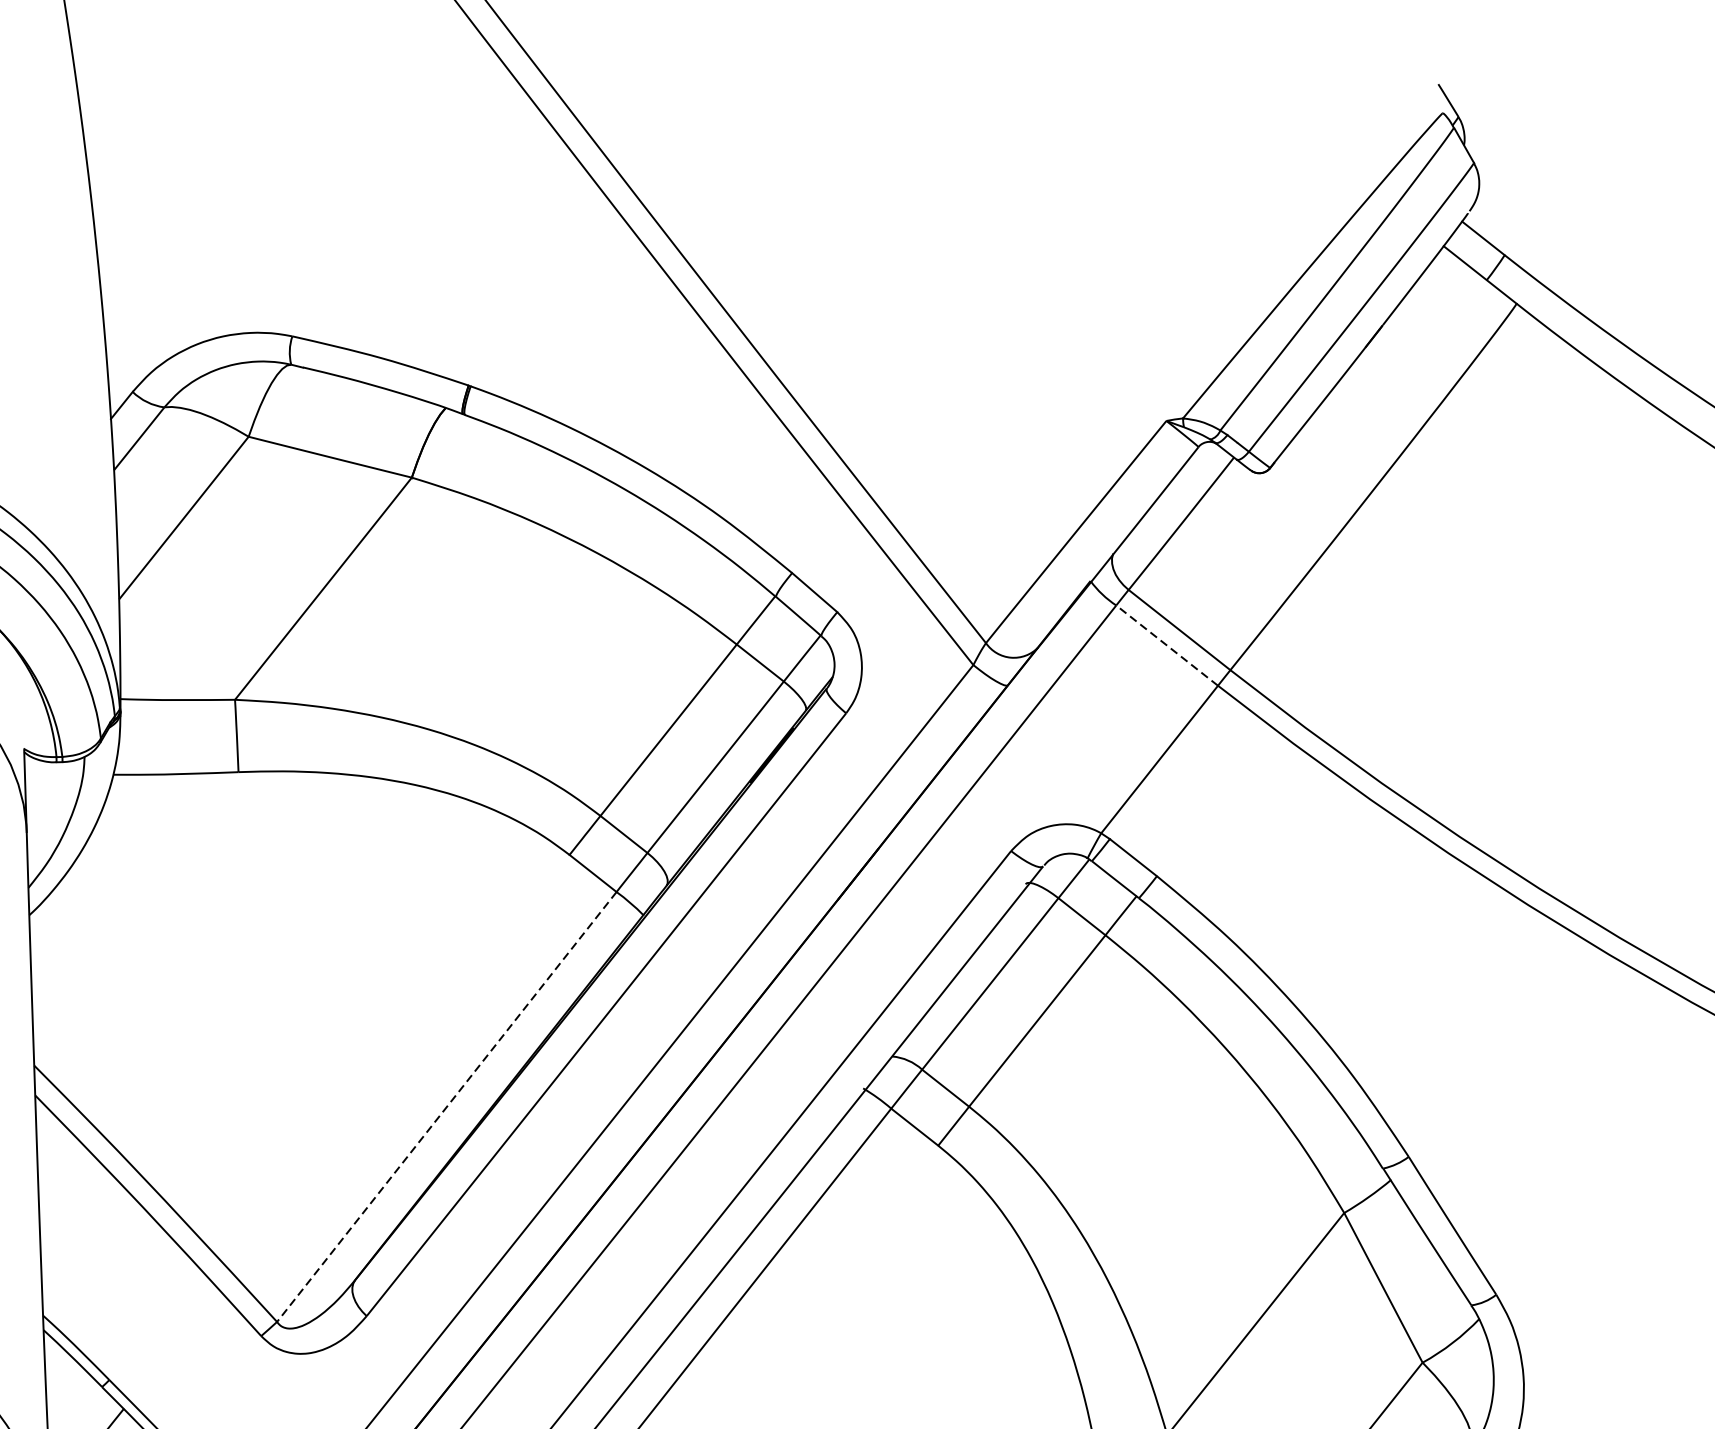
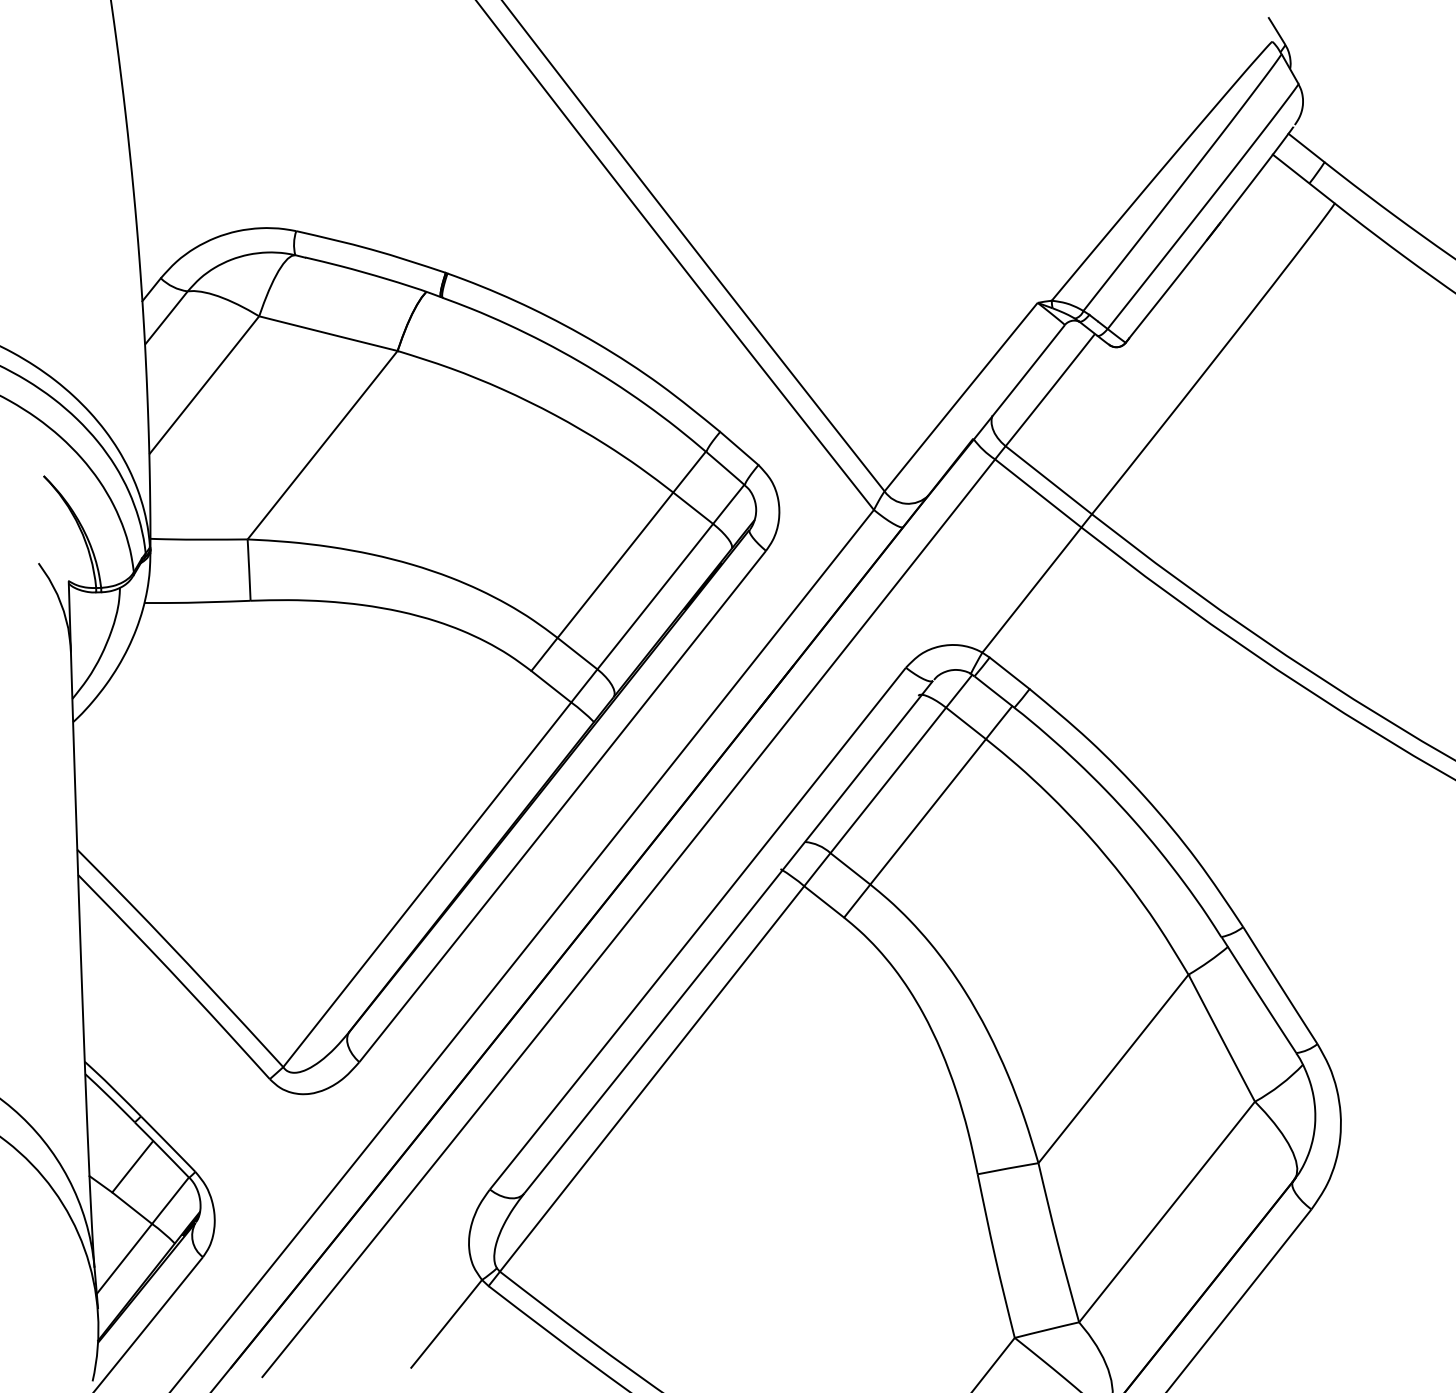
line: (1167, 645) -> (1038, 493), dashed -> solid
line: (445, 1107) -> (426, 885), dashed -> solid

